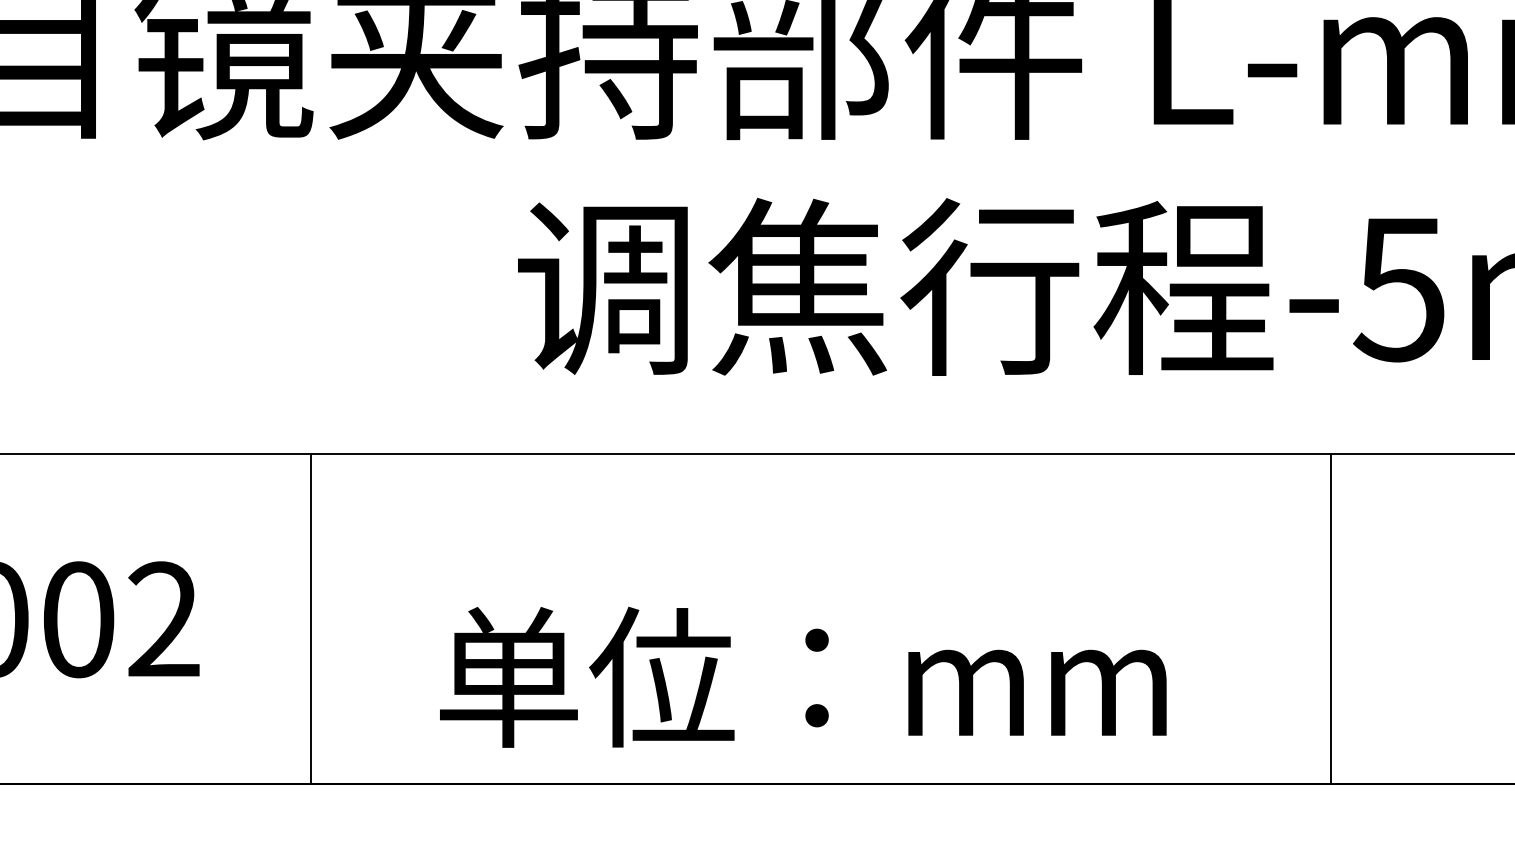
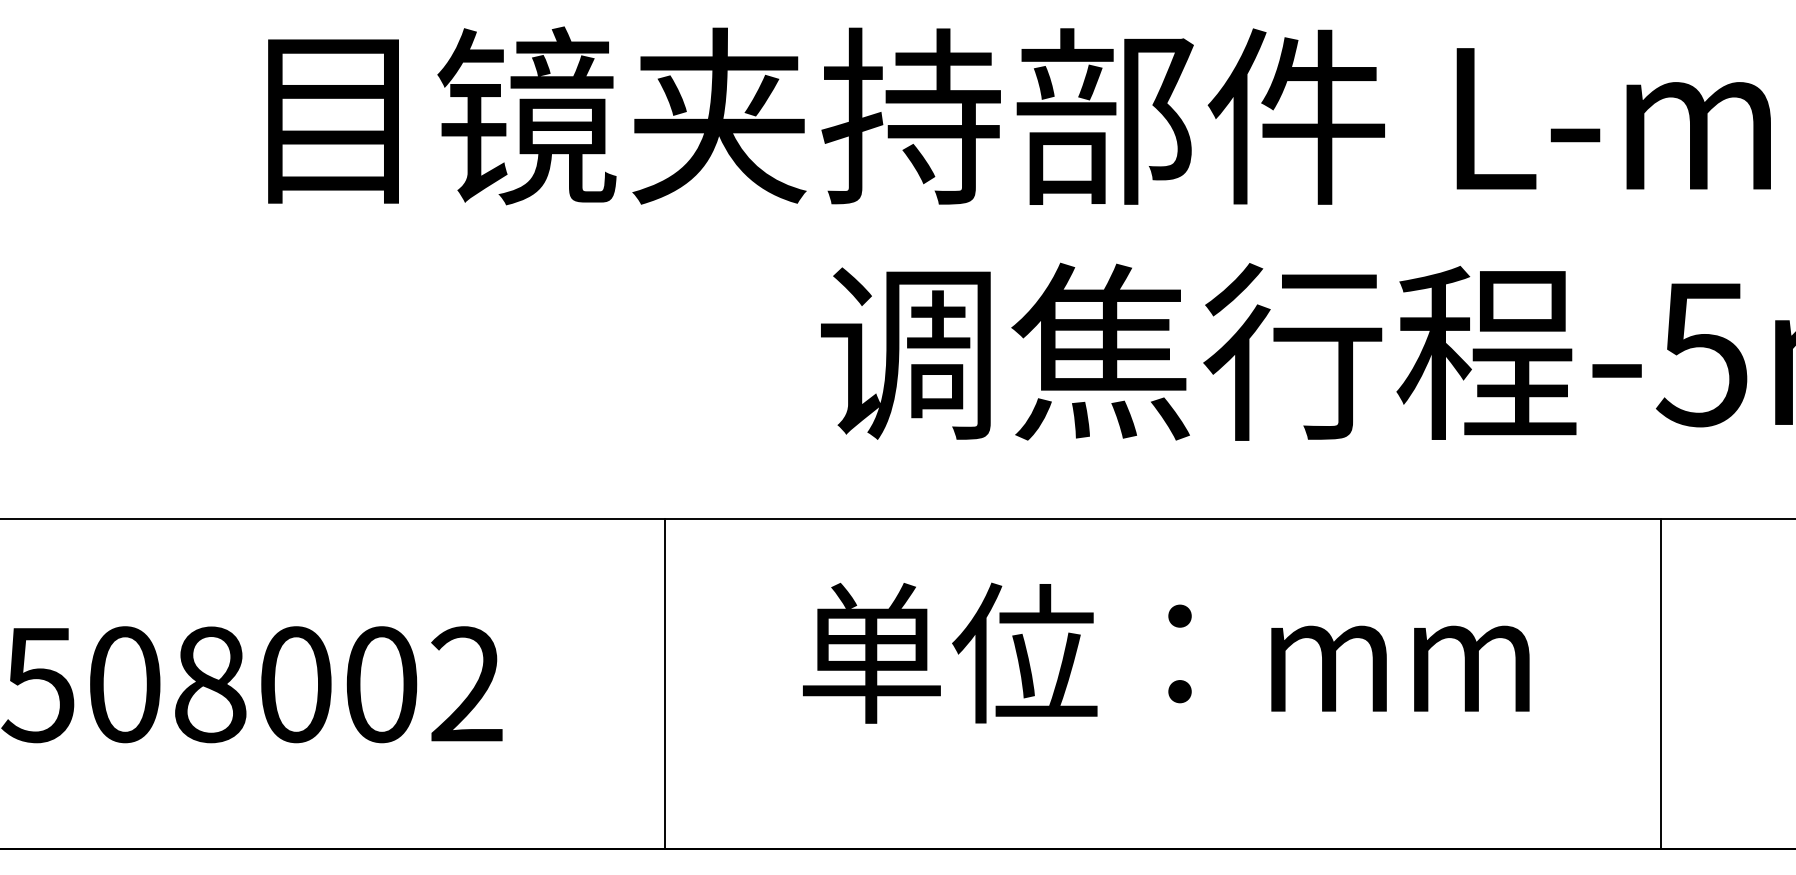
line: (310, 618) -> (664, 683), moved
line: (1330, 618) -> (1660, 683), moved
text: (803, 676) -> (1166, 652), moved

